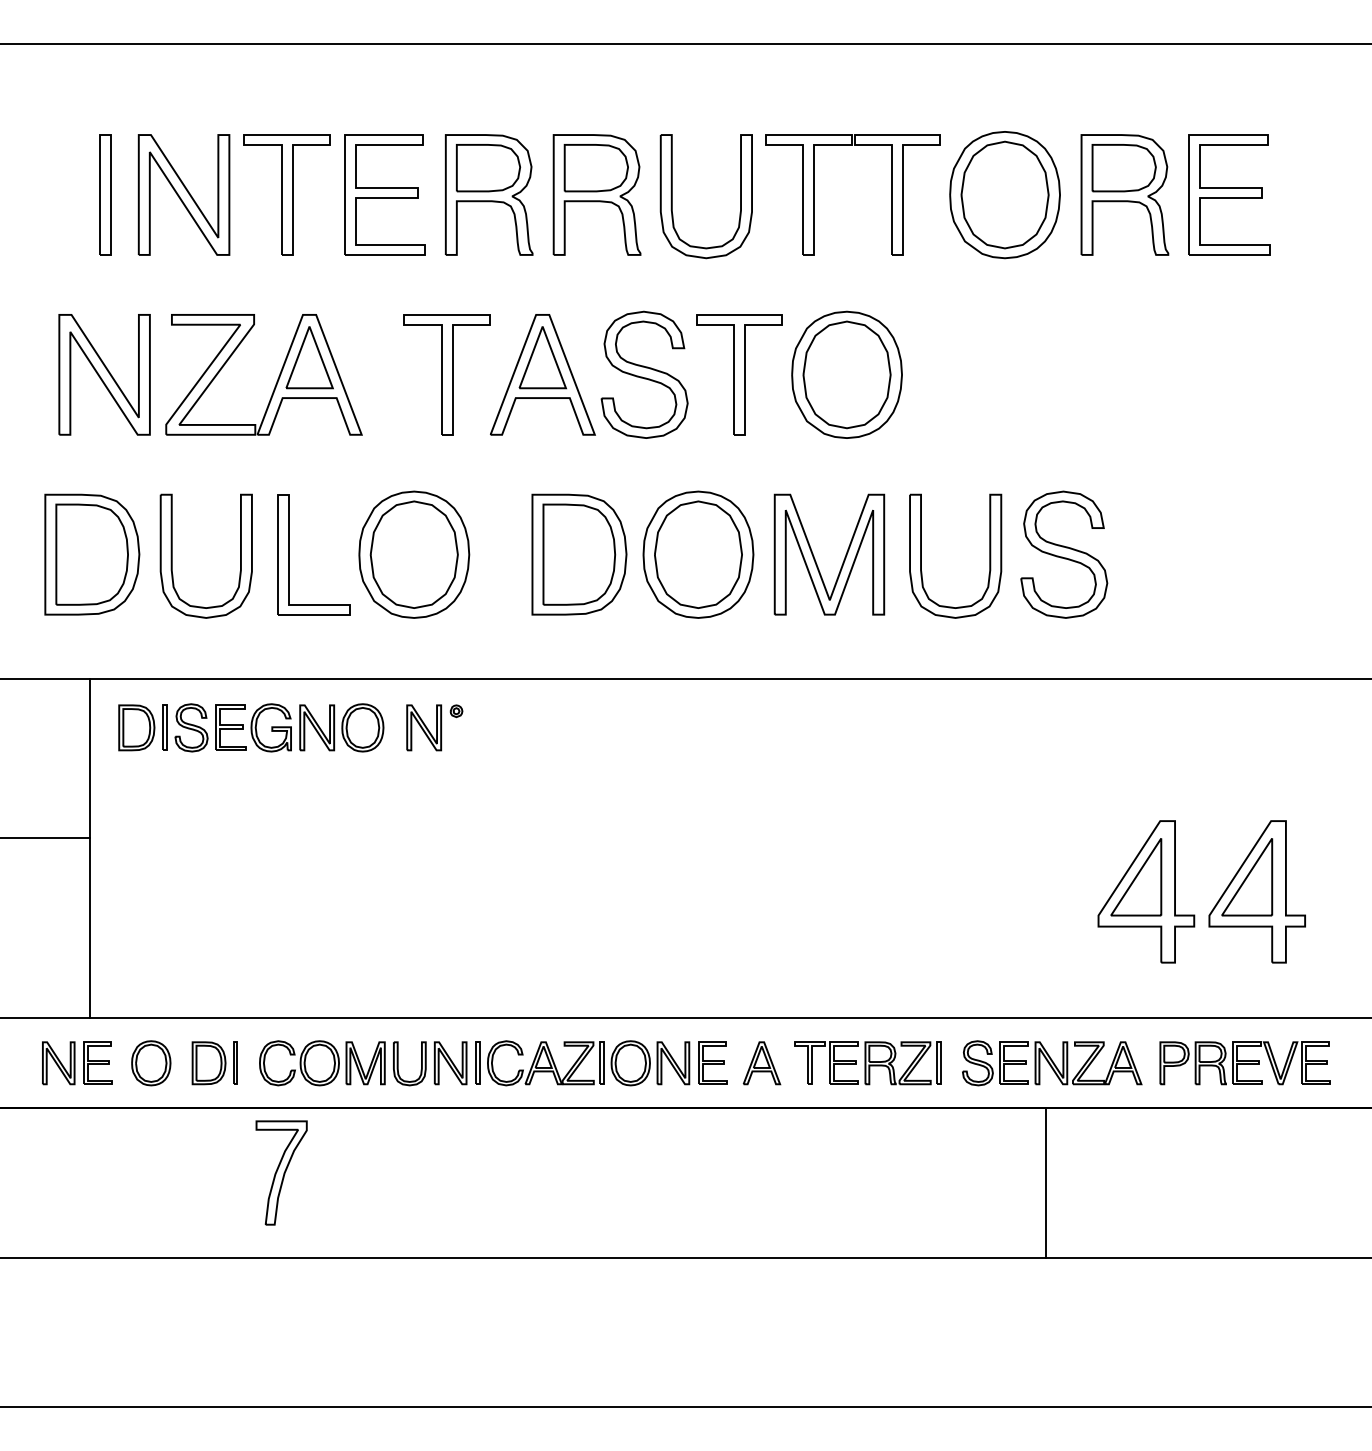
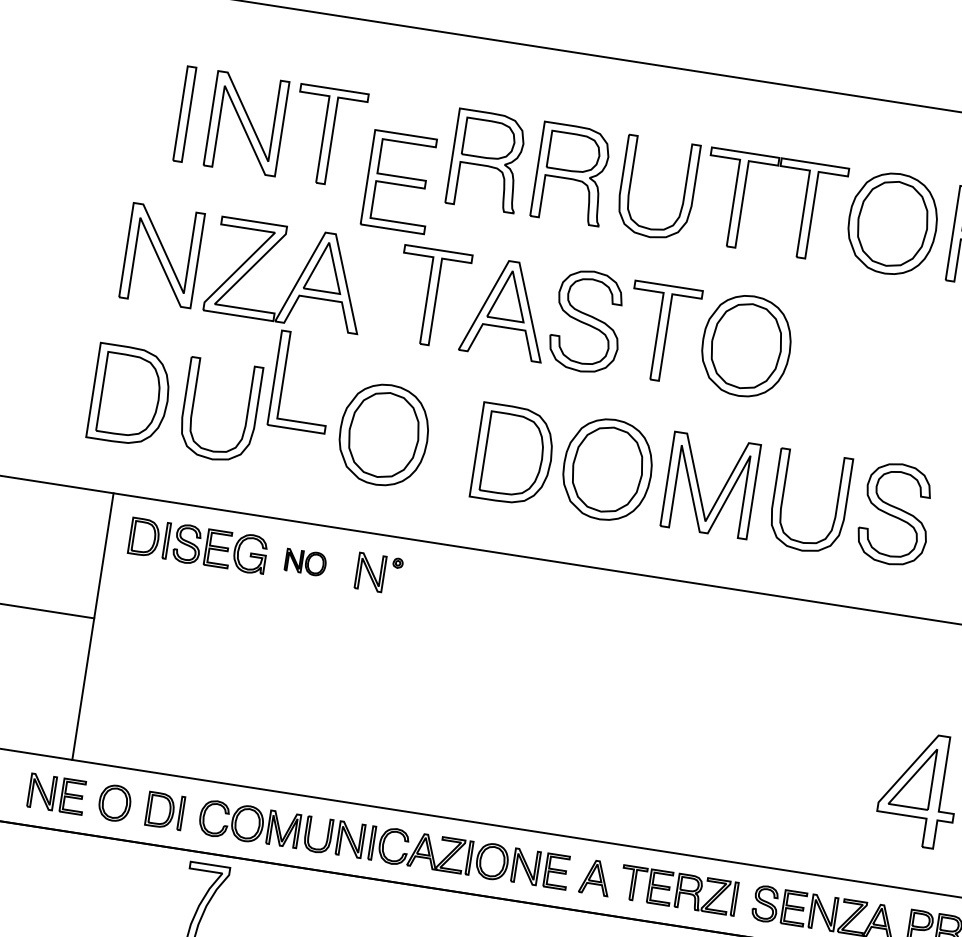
part: (384, 194) -> (399, 181), moved
part: (289, 554) -> (283, 379), moved
part: (341, 727) -> (305, 562), size x0.6

